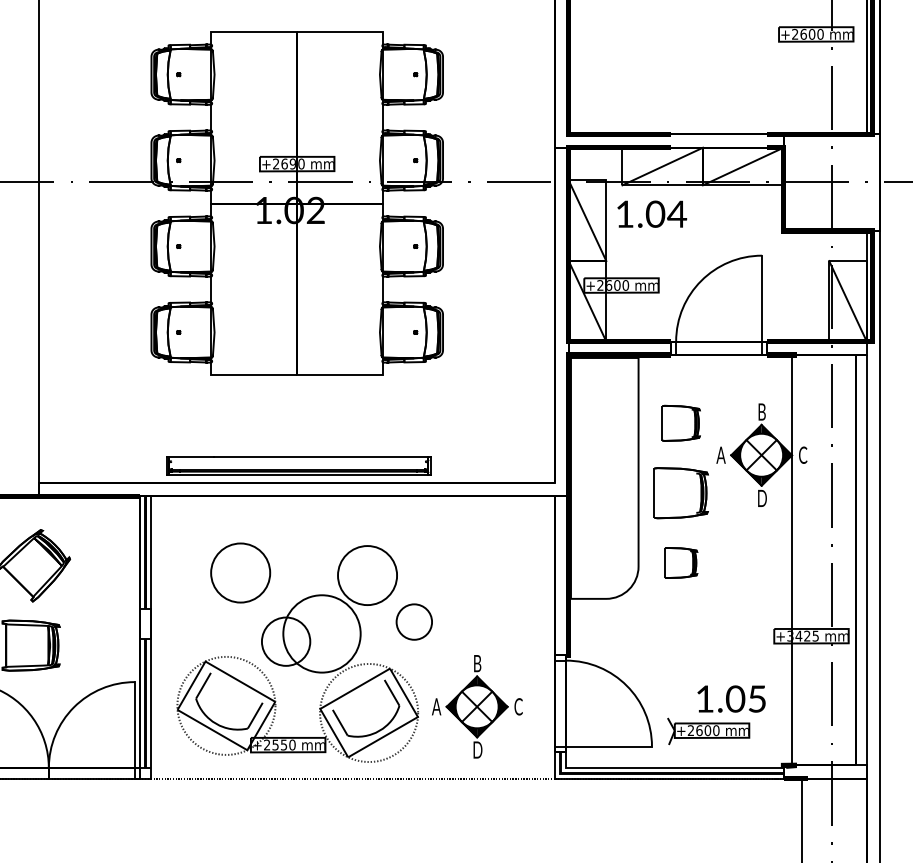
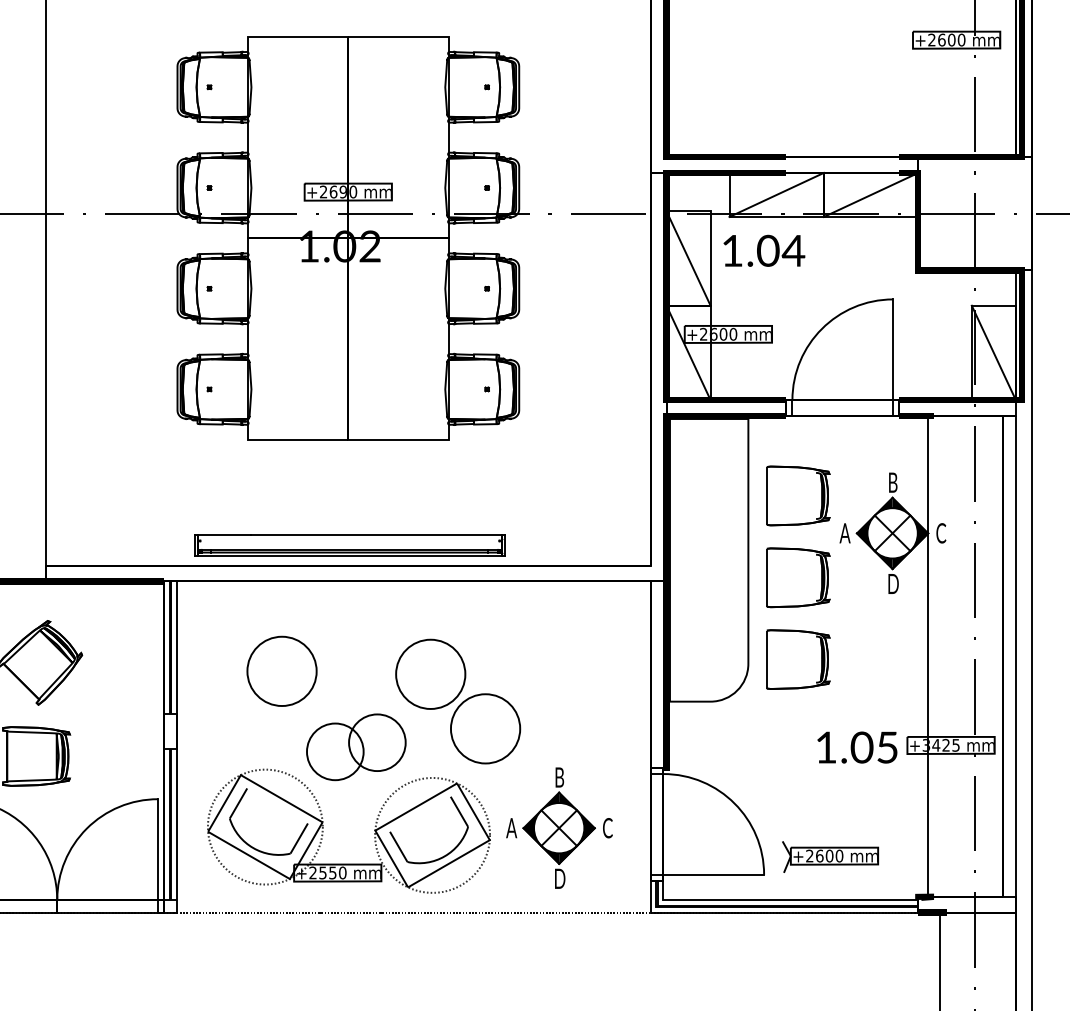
part: (680, 423) -> (797, 496), size x1.43
part: (680, 562) -> (797, 659), size x1.67
circle: (413, 621) -> (484, 728), size x1.67
circle: (321, 633) -> (376, 742), size x0.62
text: (731, 698) -> (857, 746), moved

